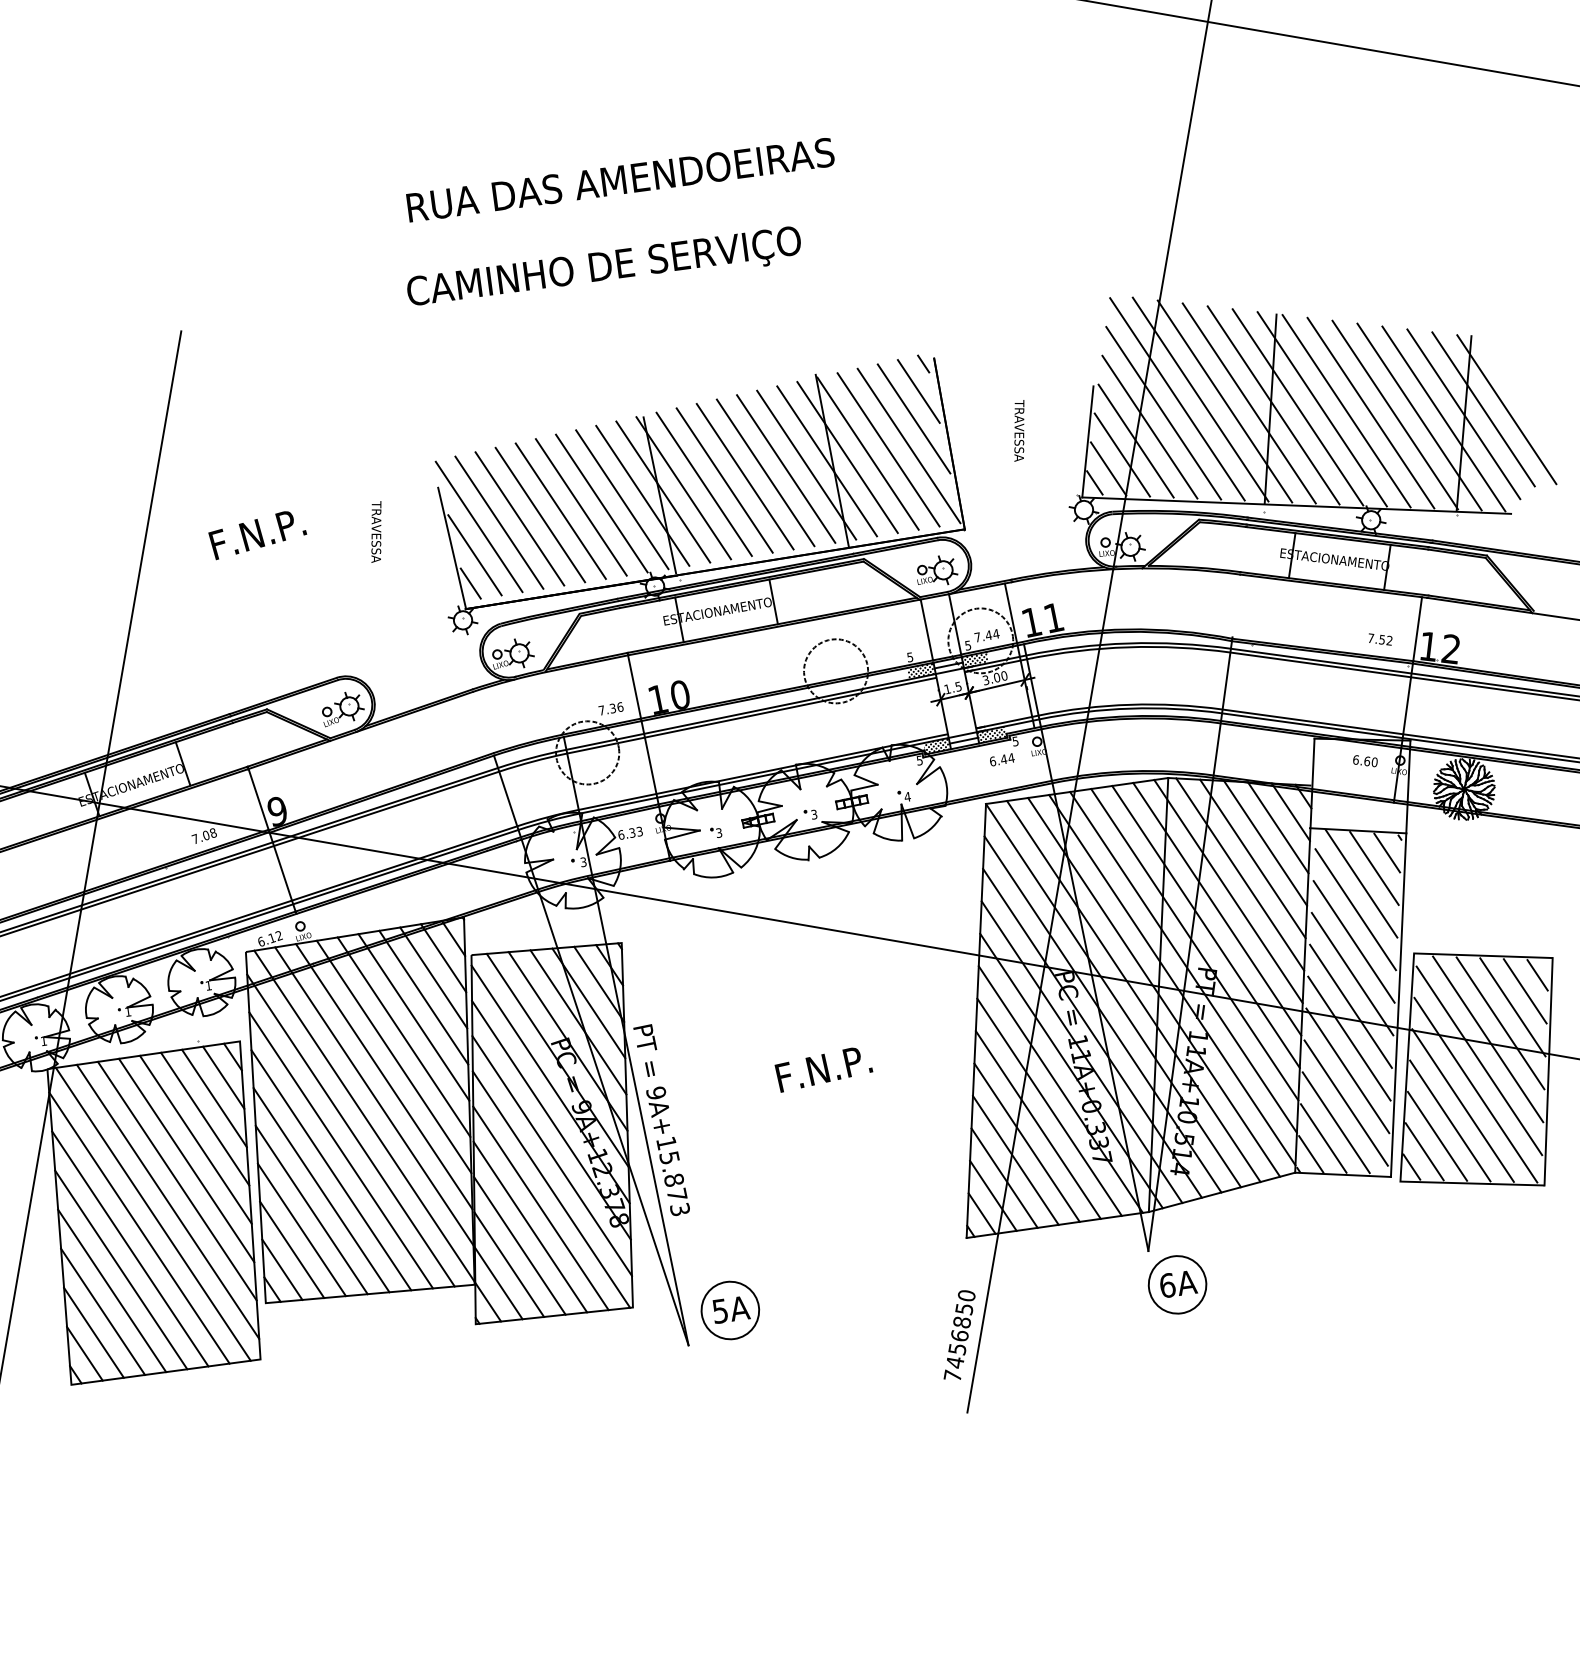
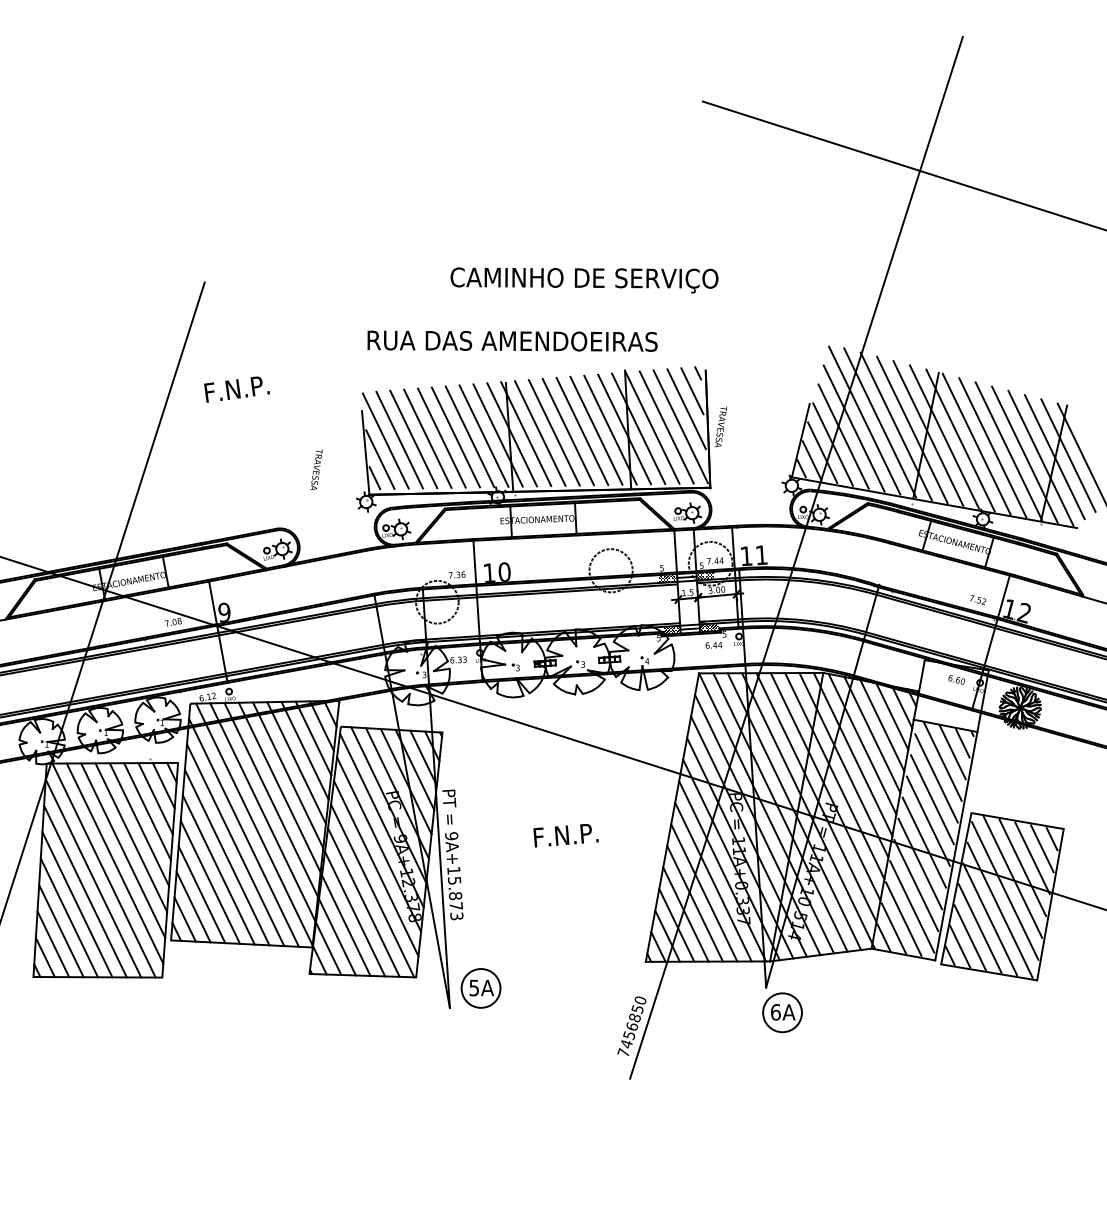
text: (620, 179) -> (512, 340), moved
text: (604, 269) -> (584, 280), moved
text: (1018, 430) -> (720, 426), moved
text: (376, 531) -> (316, 469), moved
text: (257, 534) -> (236, 389), moved

